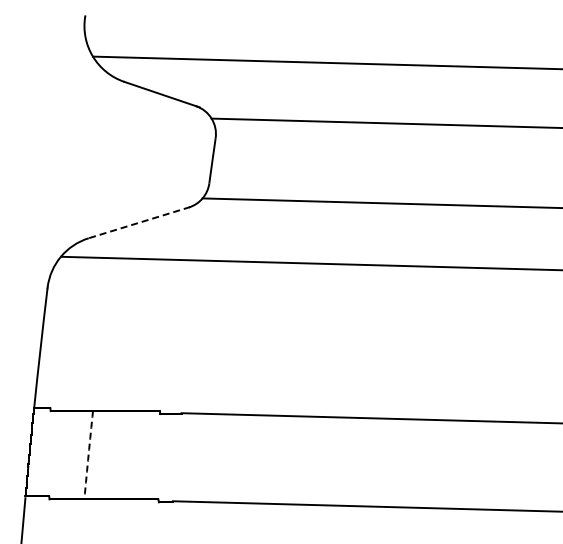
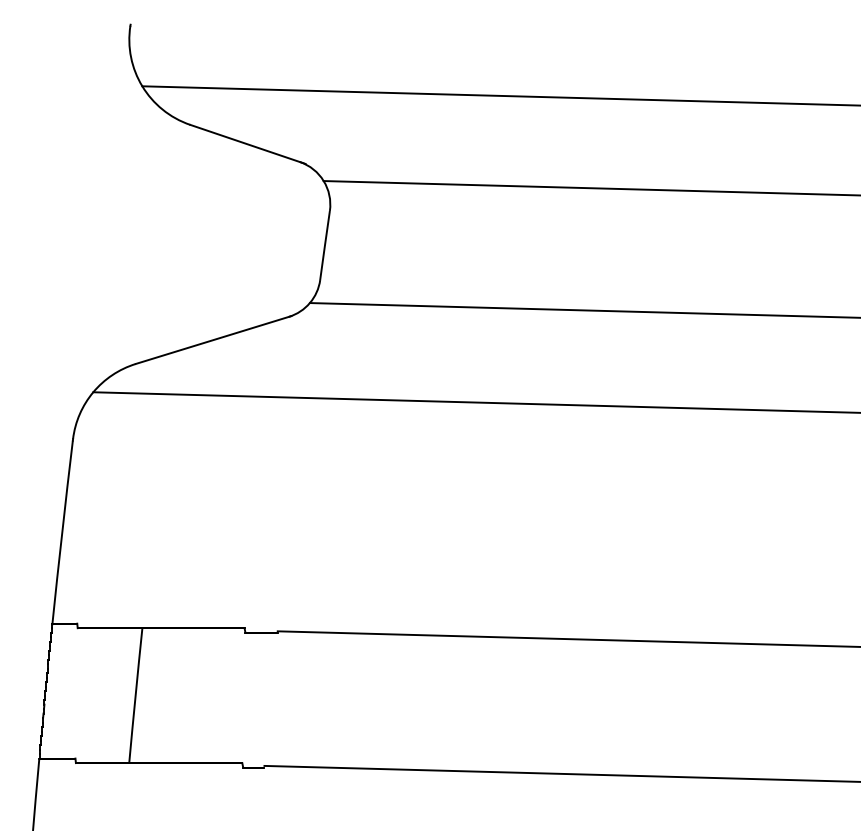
line: (139, 222) -> (213, 339), dashed -> solid
arc: (88, 454) -> (135, 694), dashed -> solid

